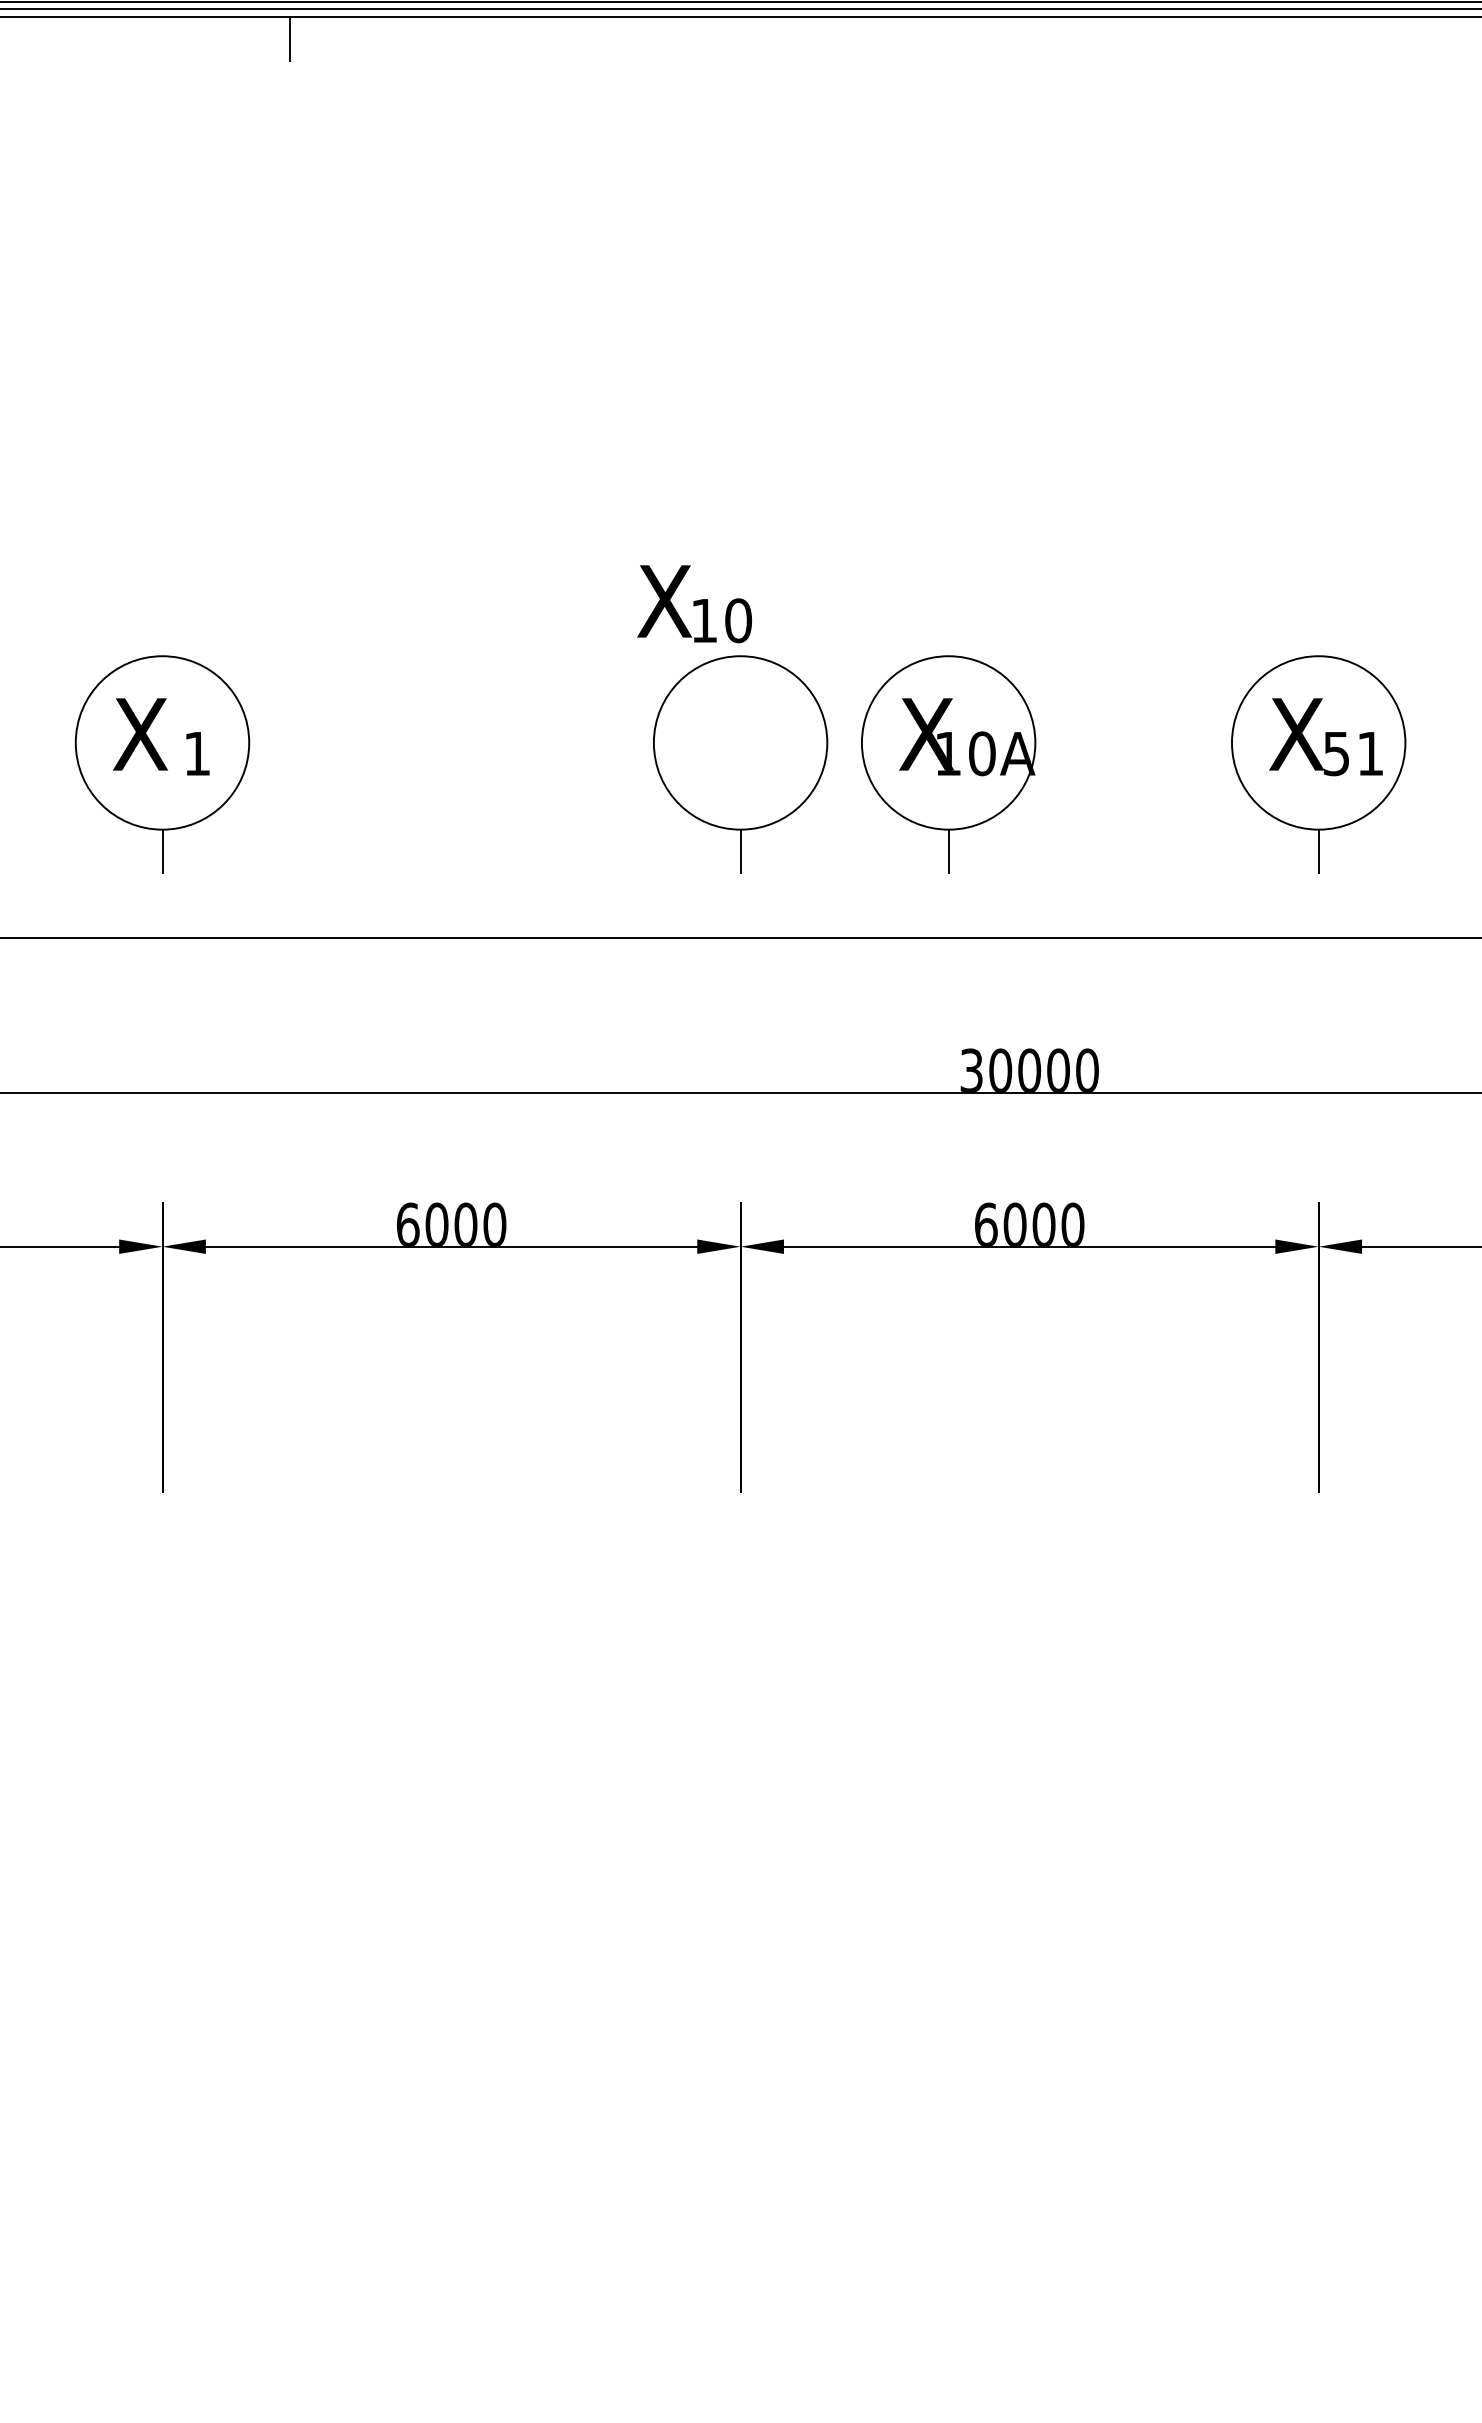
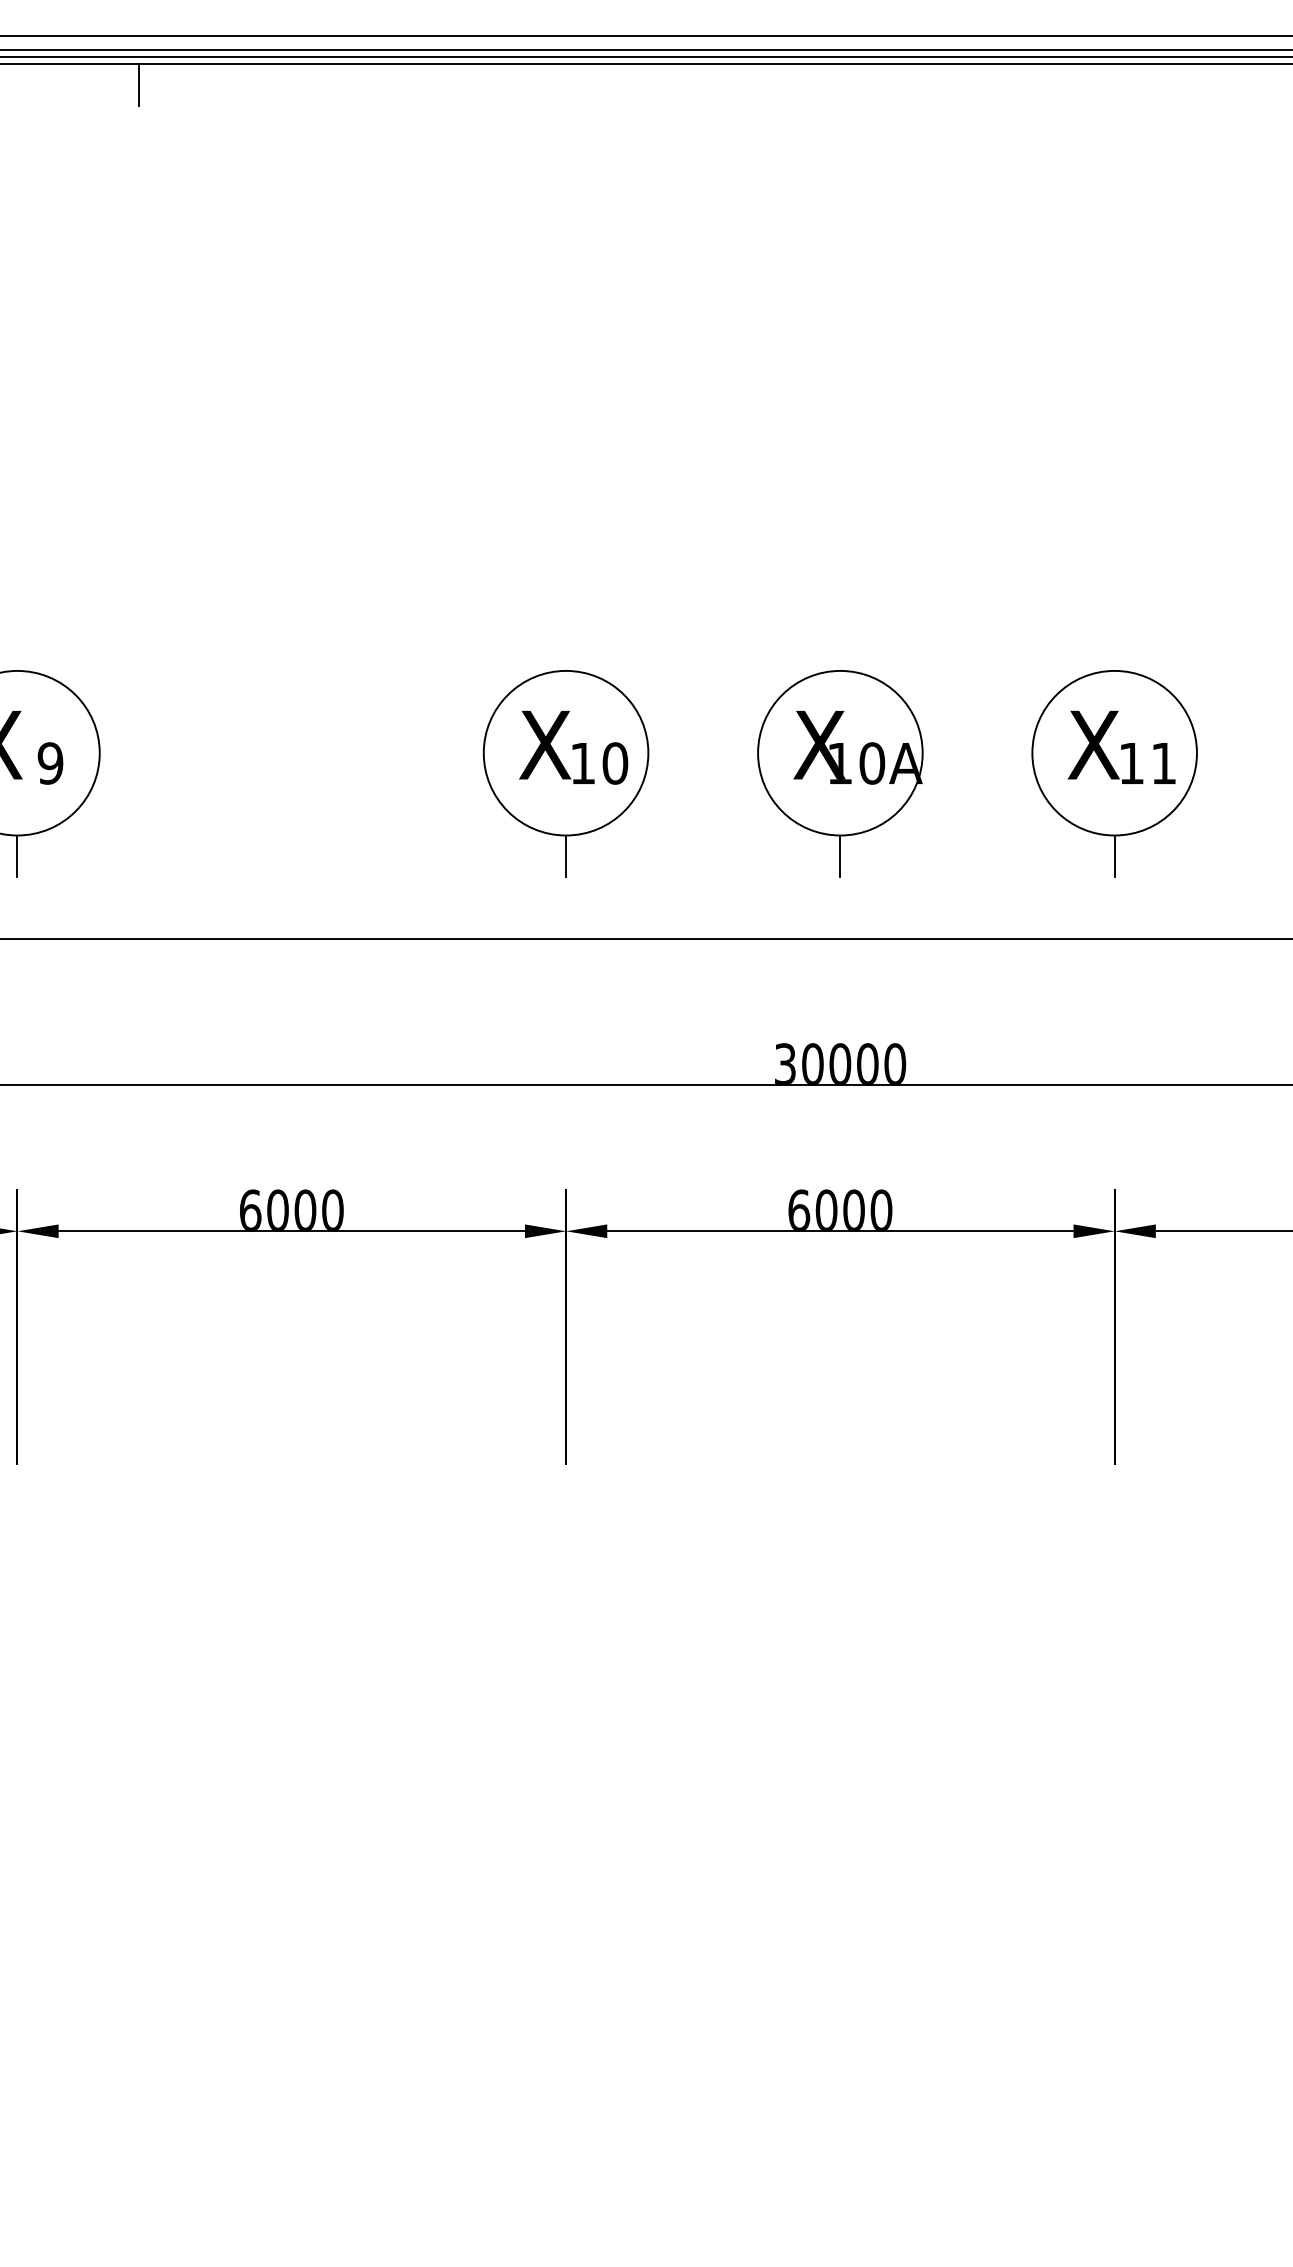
text: (694, 604) -> (573, 748), moved
text: (197, 753) -> (50, 763), 1 -> 9
text: (1335, 754) -> (1130, 764), 51 -> 11
part: (948, 764) -> (840, 773), moved

